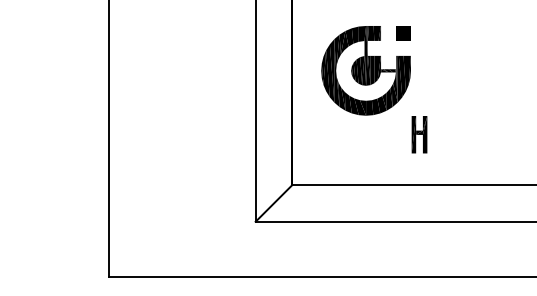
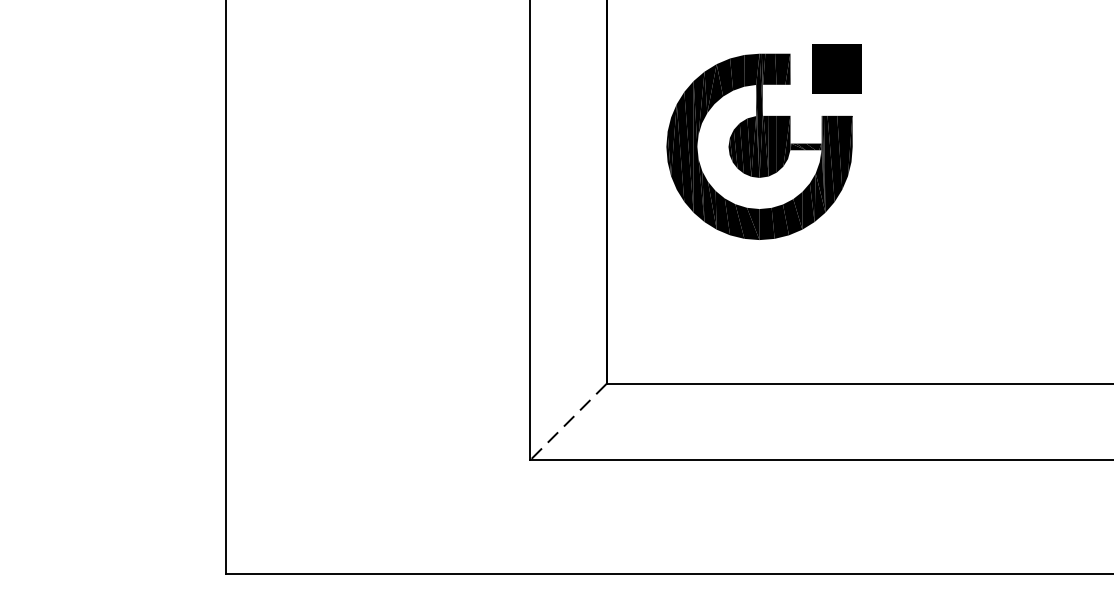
part: (403, 33) -> (837, 69), size x1.6
part: (419, 134) -> (870, 278), removed
line: (274, 203) -> (569, 422), solid -> dashed

